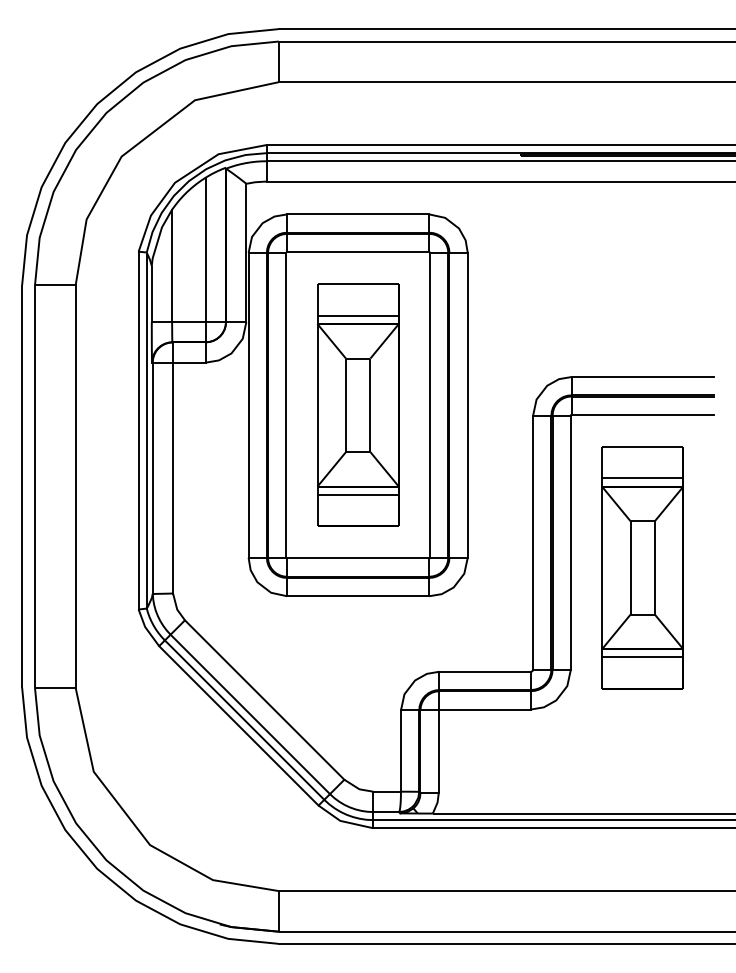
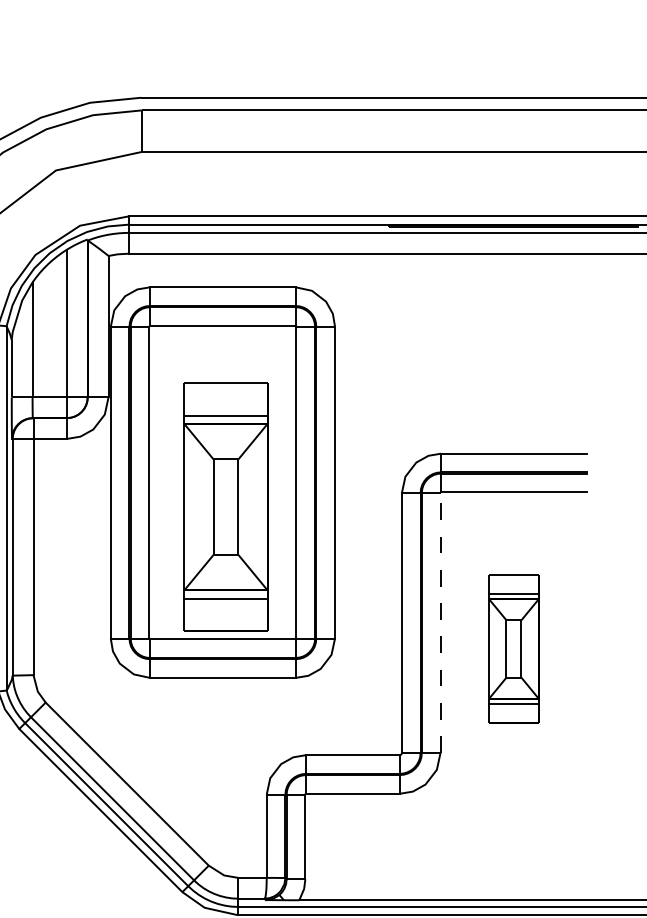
part: (358, 404) -> (226, 506), moved
line: (570, 542) -> (440, 622), solid -> dashed
part: (642, 567) -> (513, 648), size x0.6

